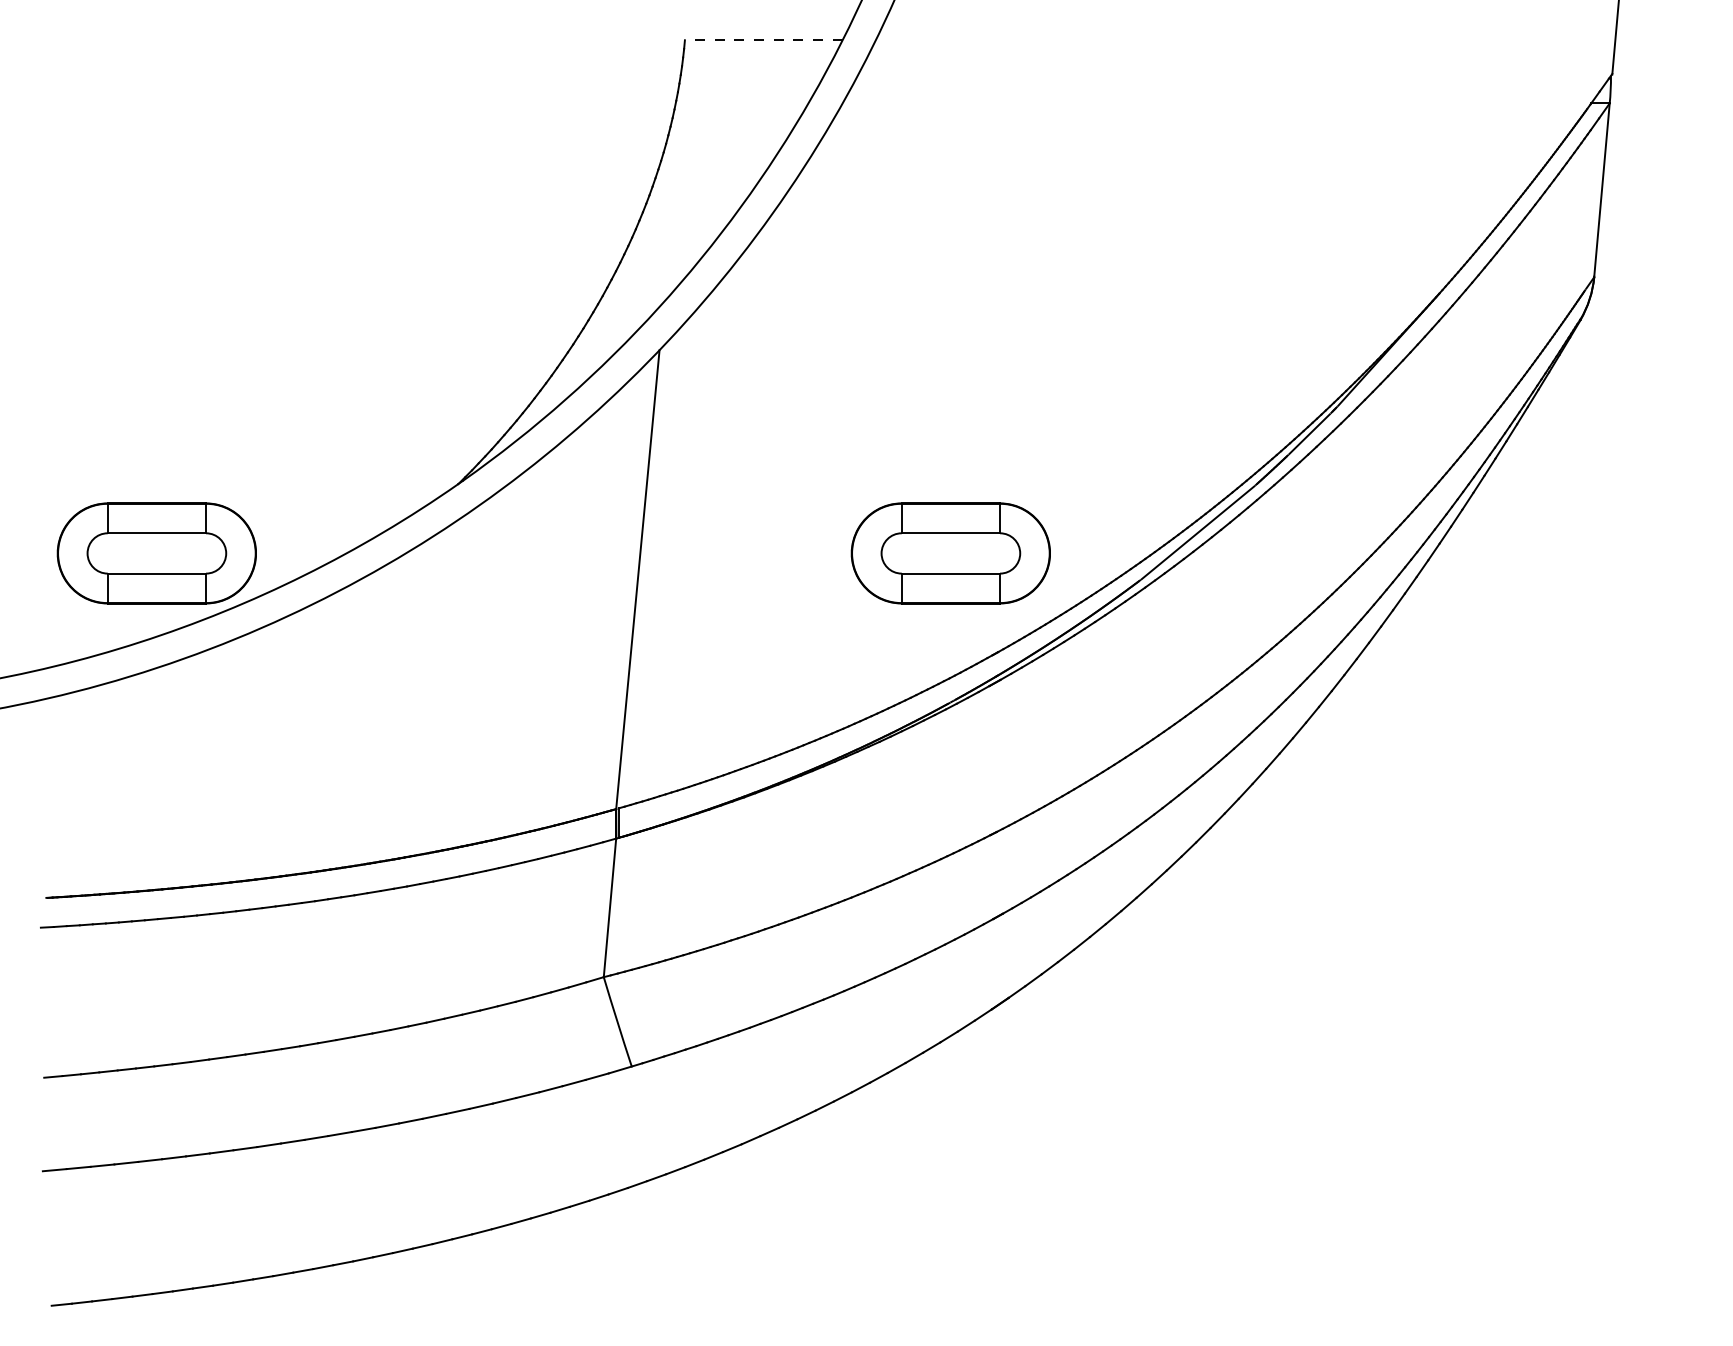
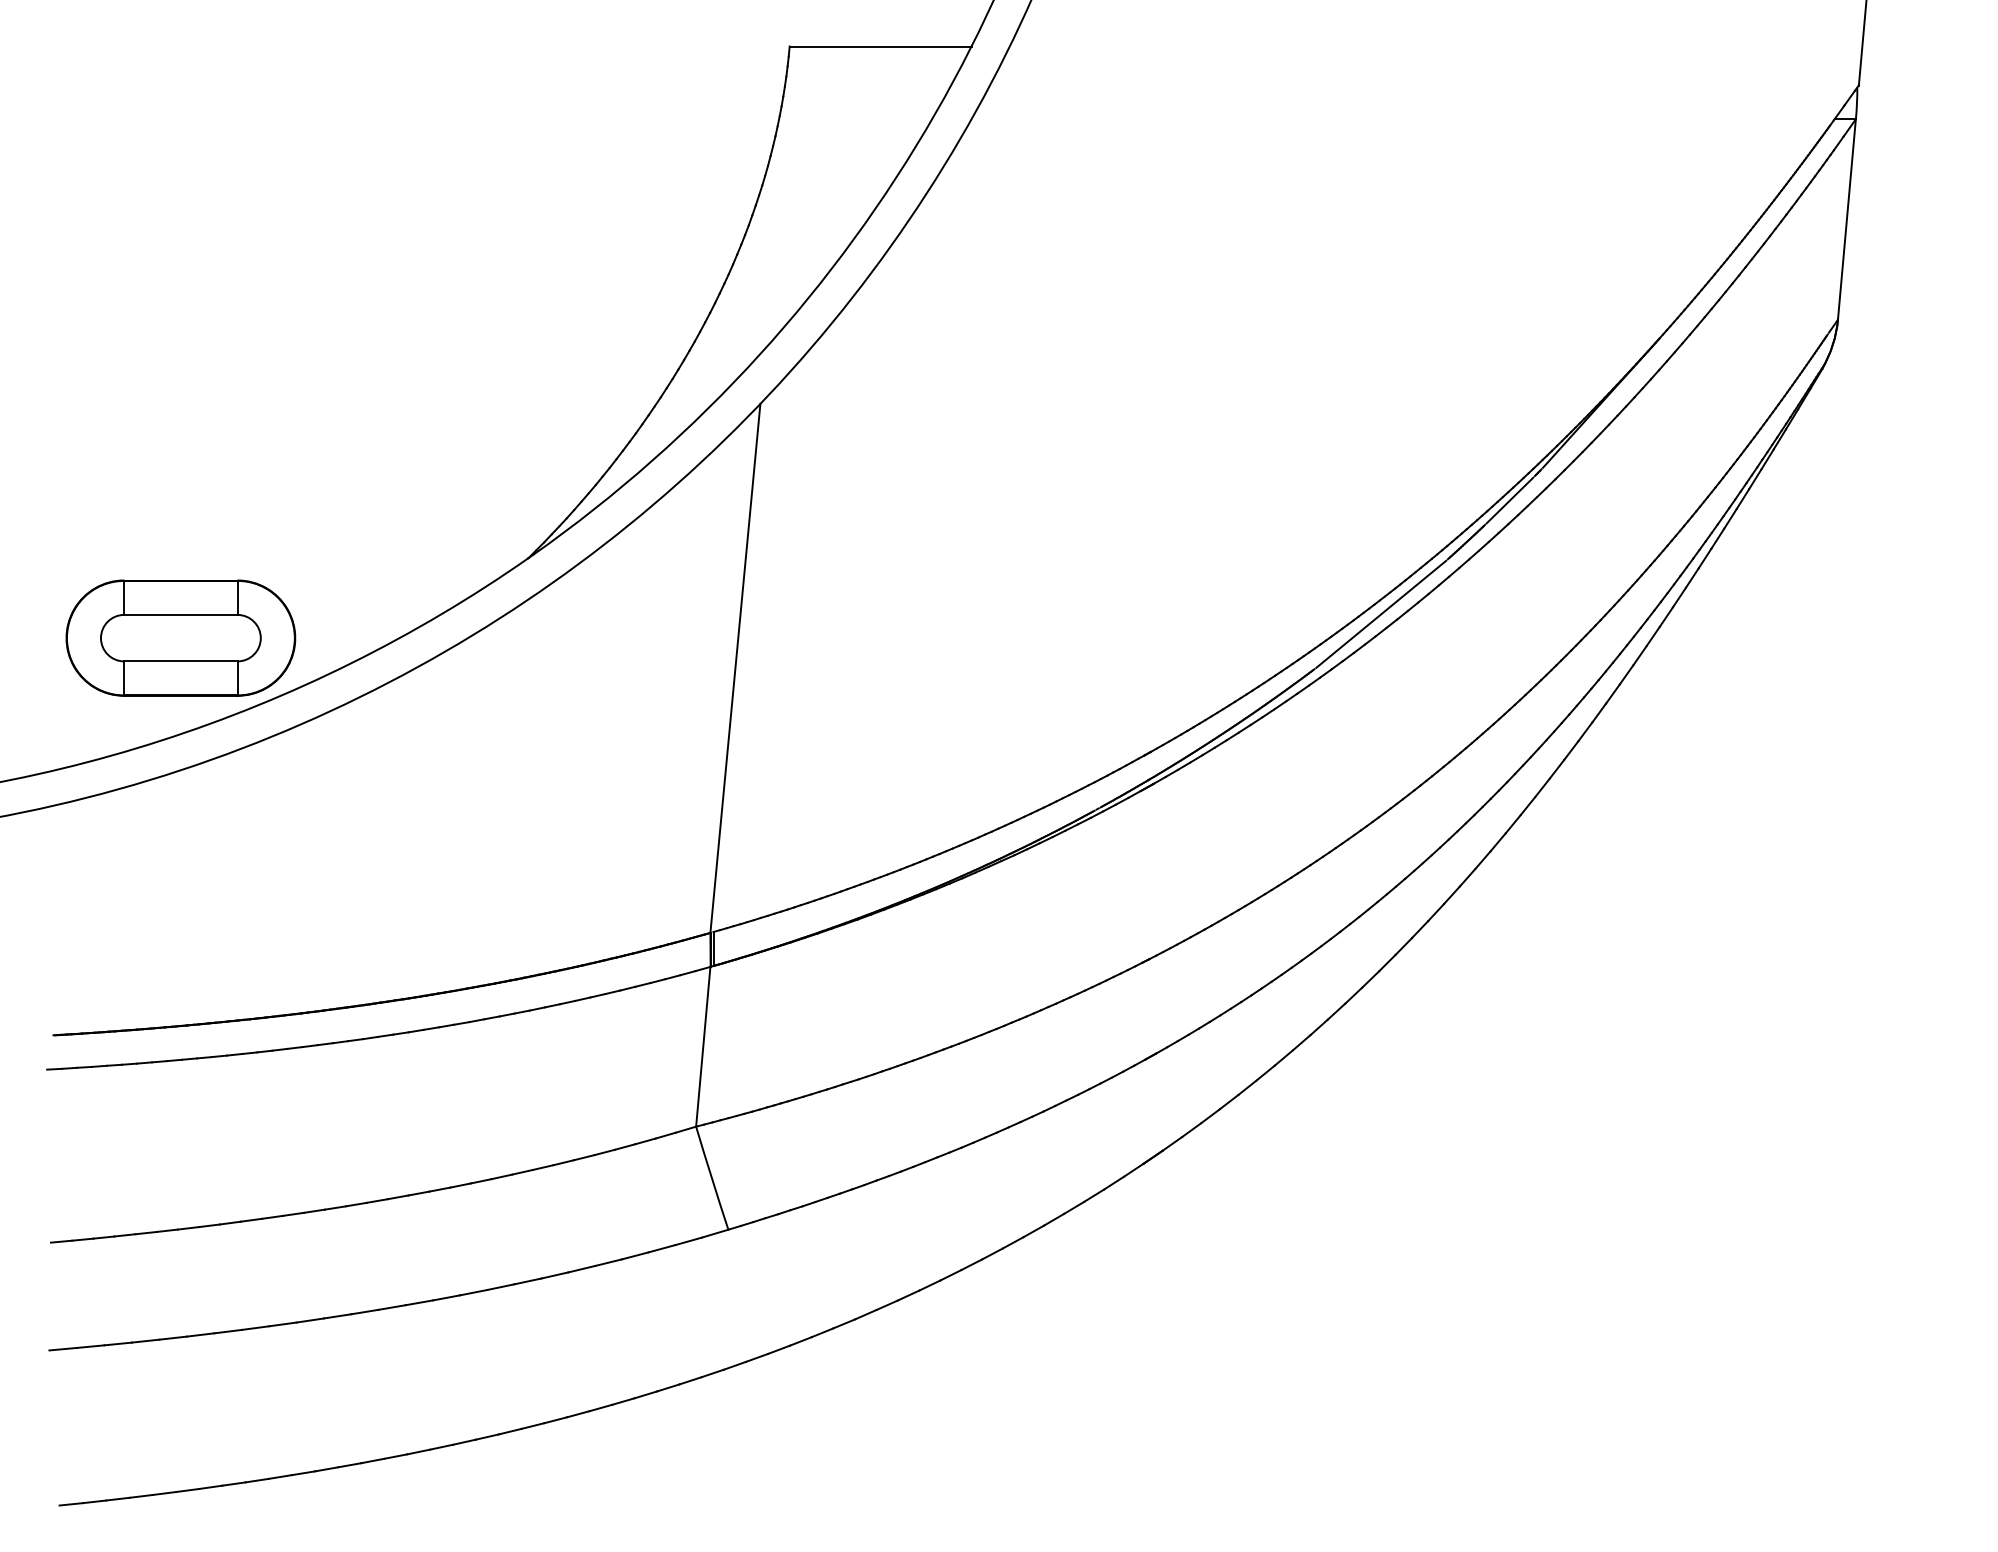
line: (763, 40) -> (880, 46), dashed -> solid
part: (950, 553) -> (1095, 638), removed

